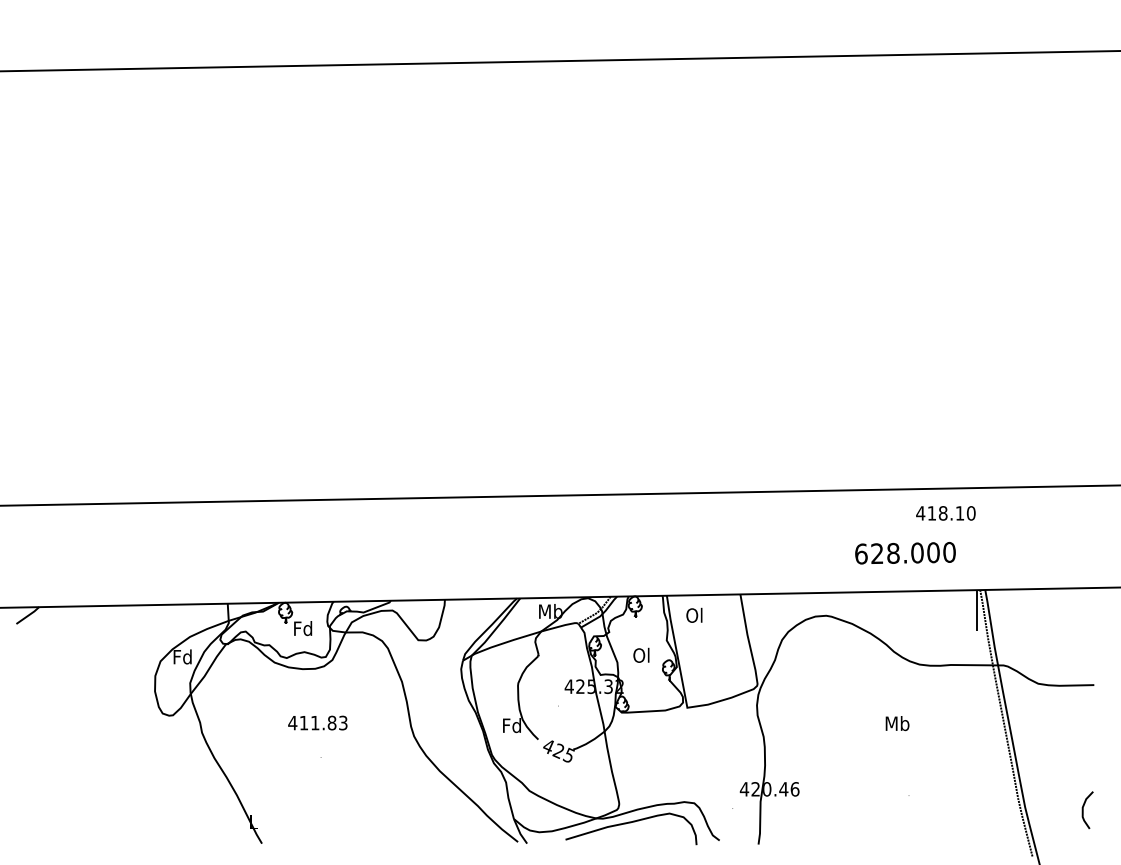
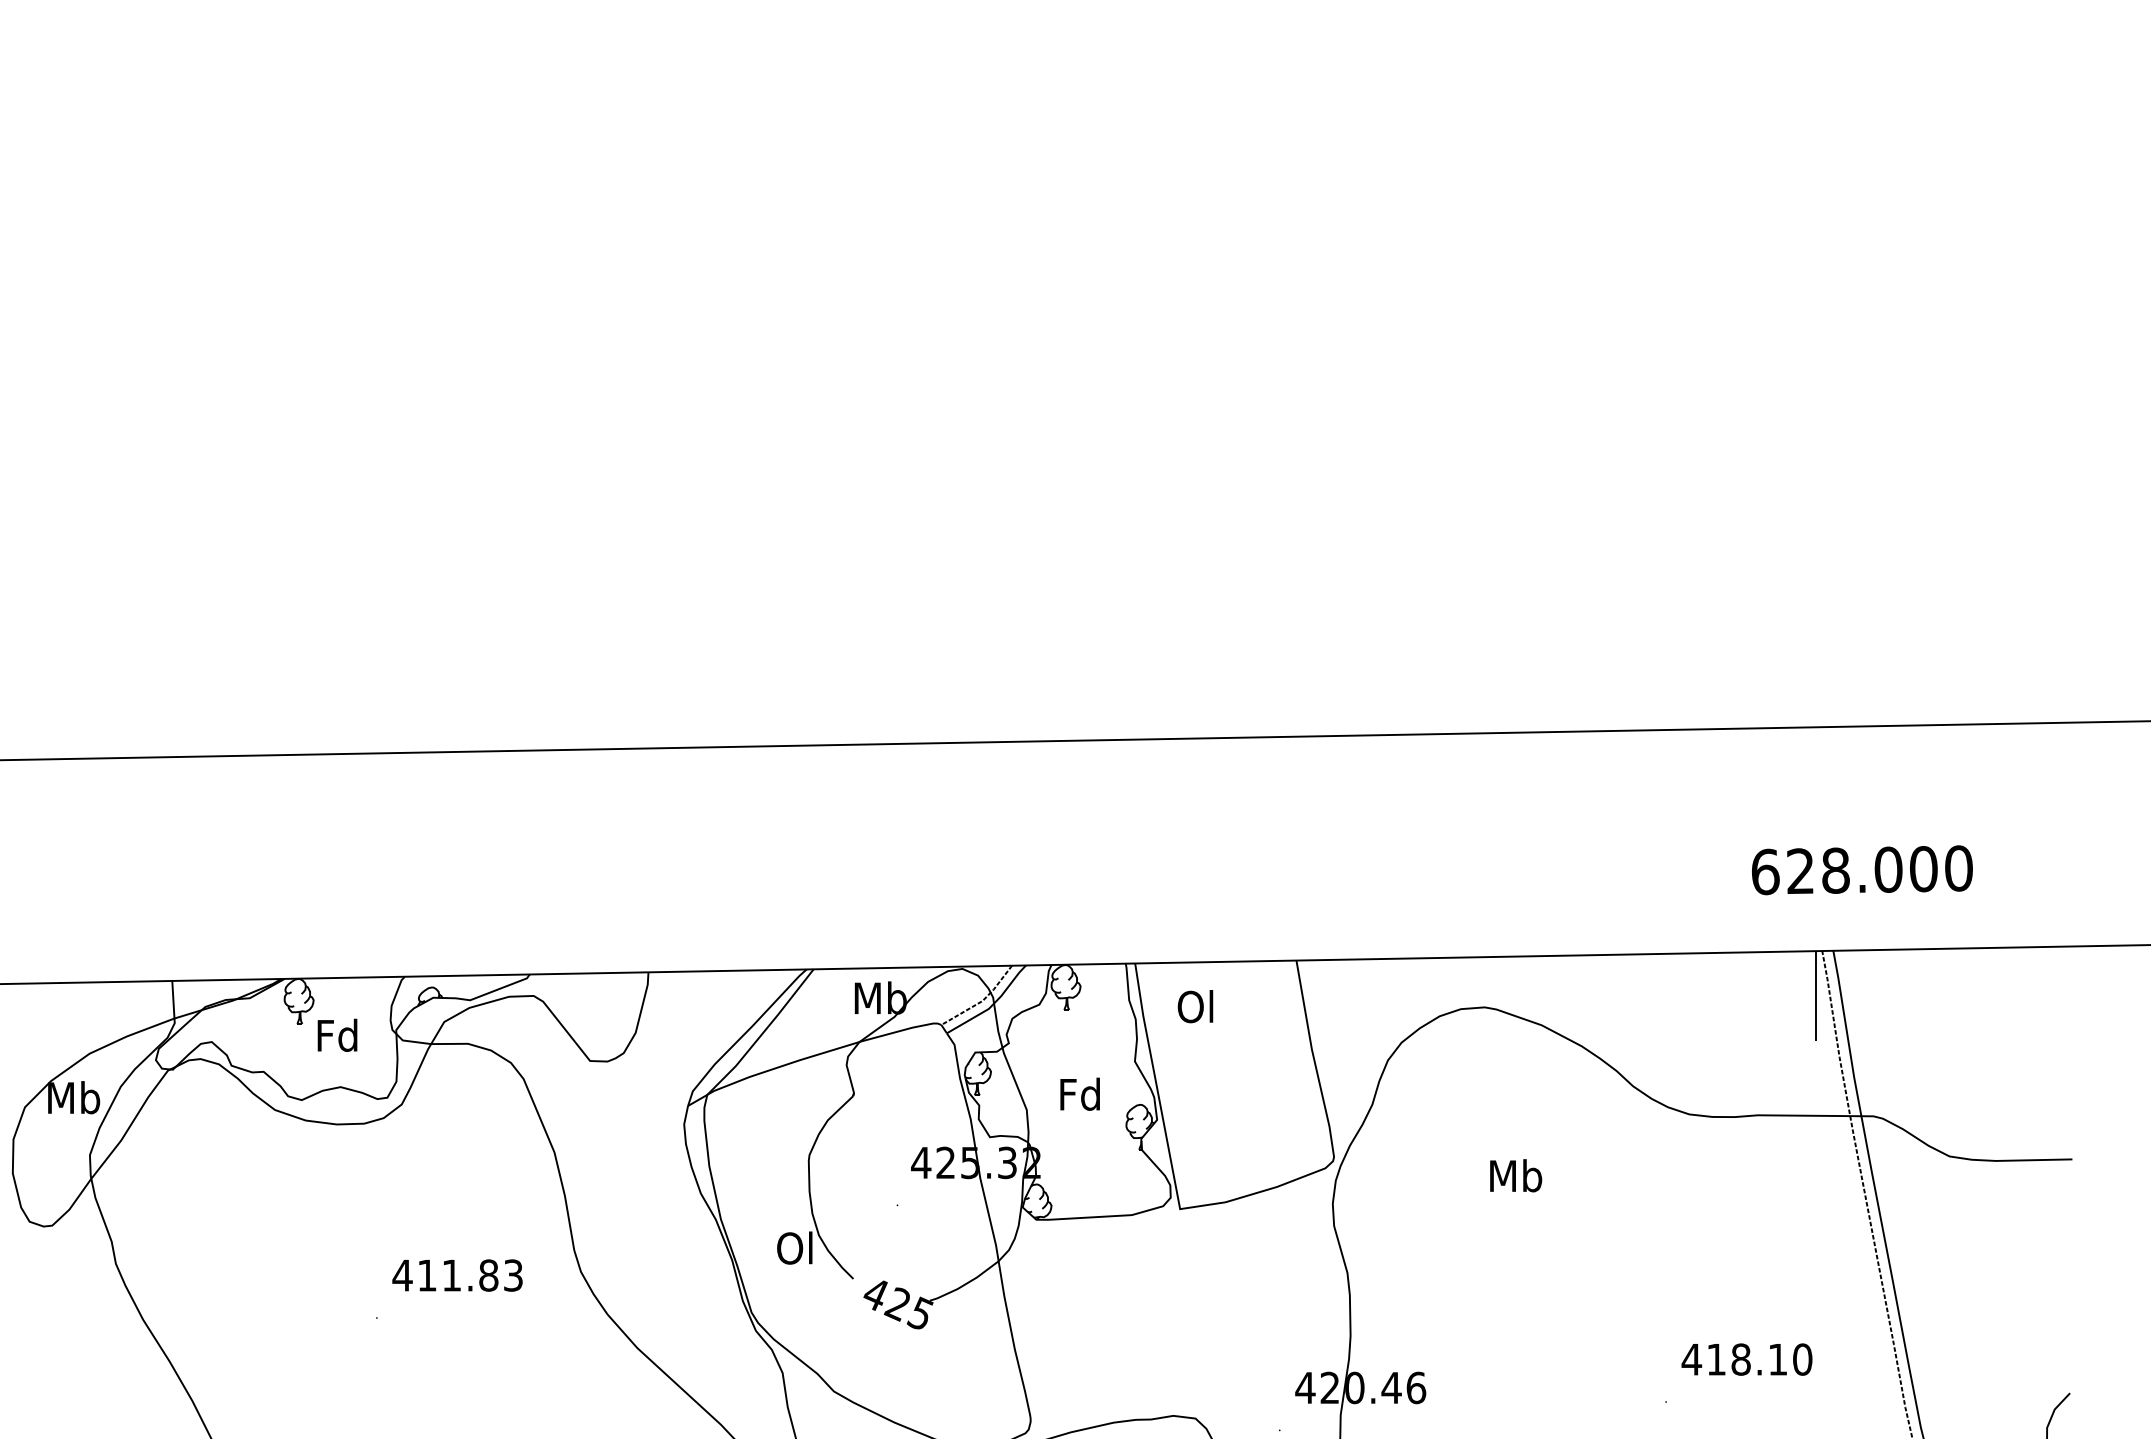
text: (945, 513) -> (1746, 1359), moved
text: (905, 553) -> (1862, 870), moved
text: (641, 654) -> (1079, 1092), Ol -> Fd
text: (182, 656) -> (73, 1096), Fd -> Mb
text: (317, 722) -> (456, 1274), moved
text: (897, 723) -> (1515, 1175), moved
text: (511, 725) -> (794, 1247), Fd -> Ol

